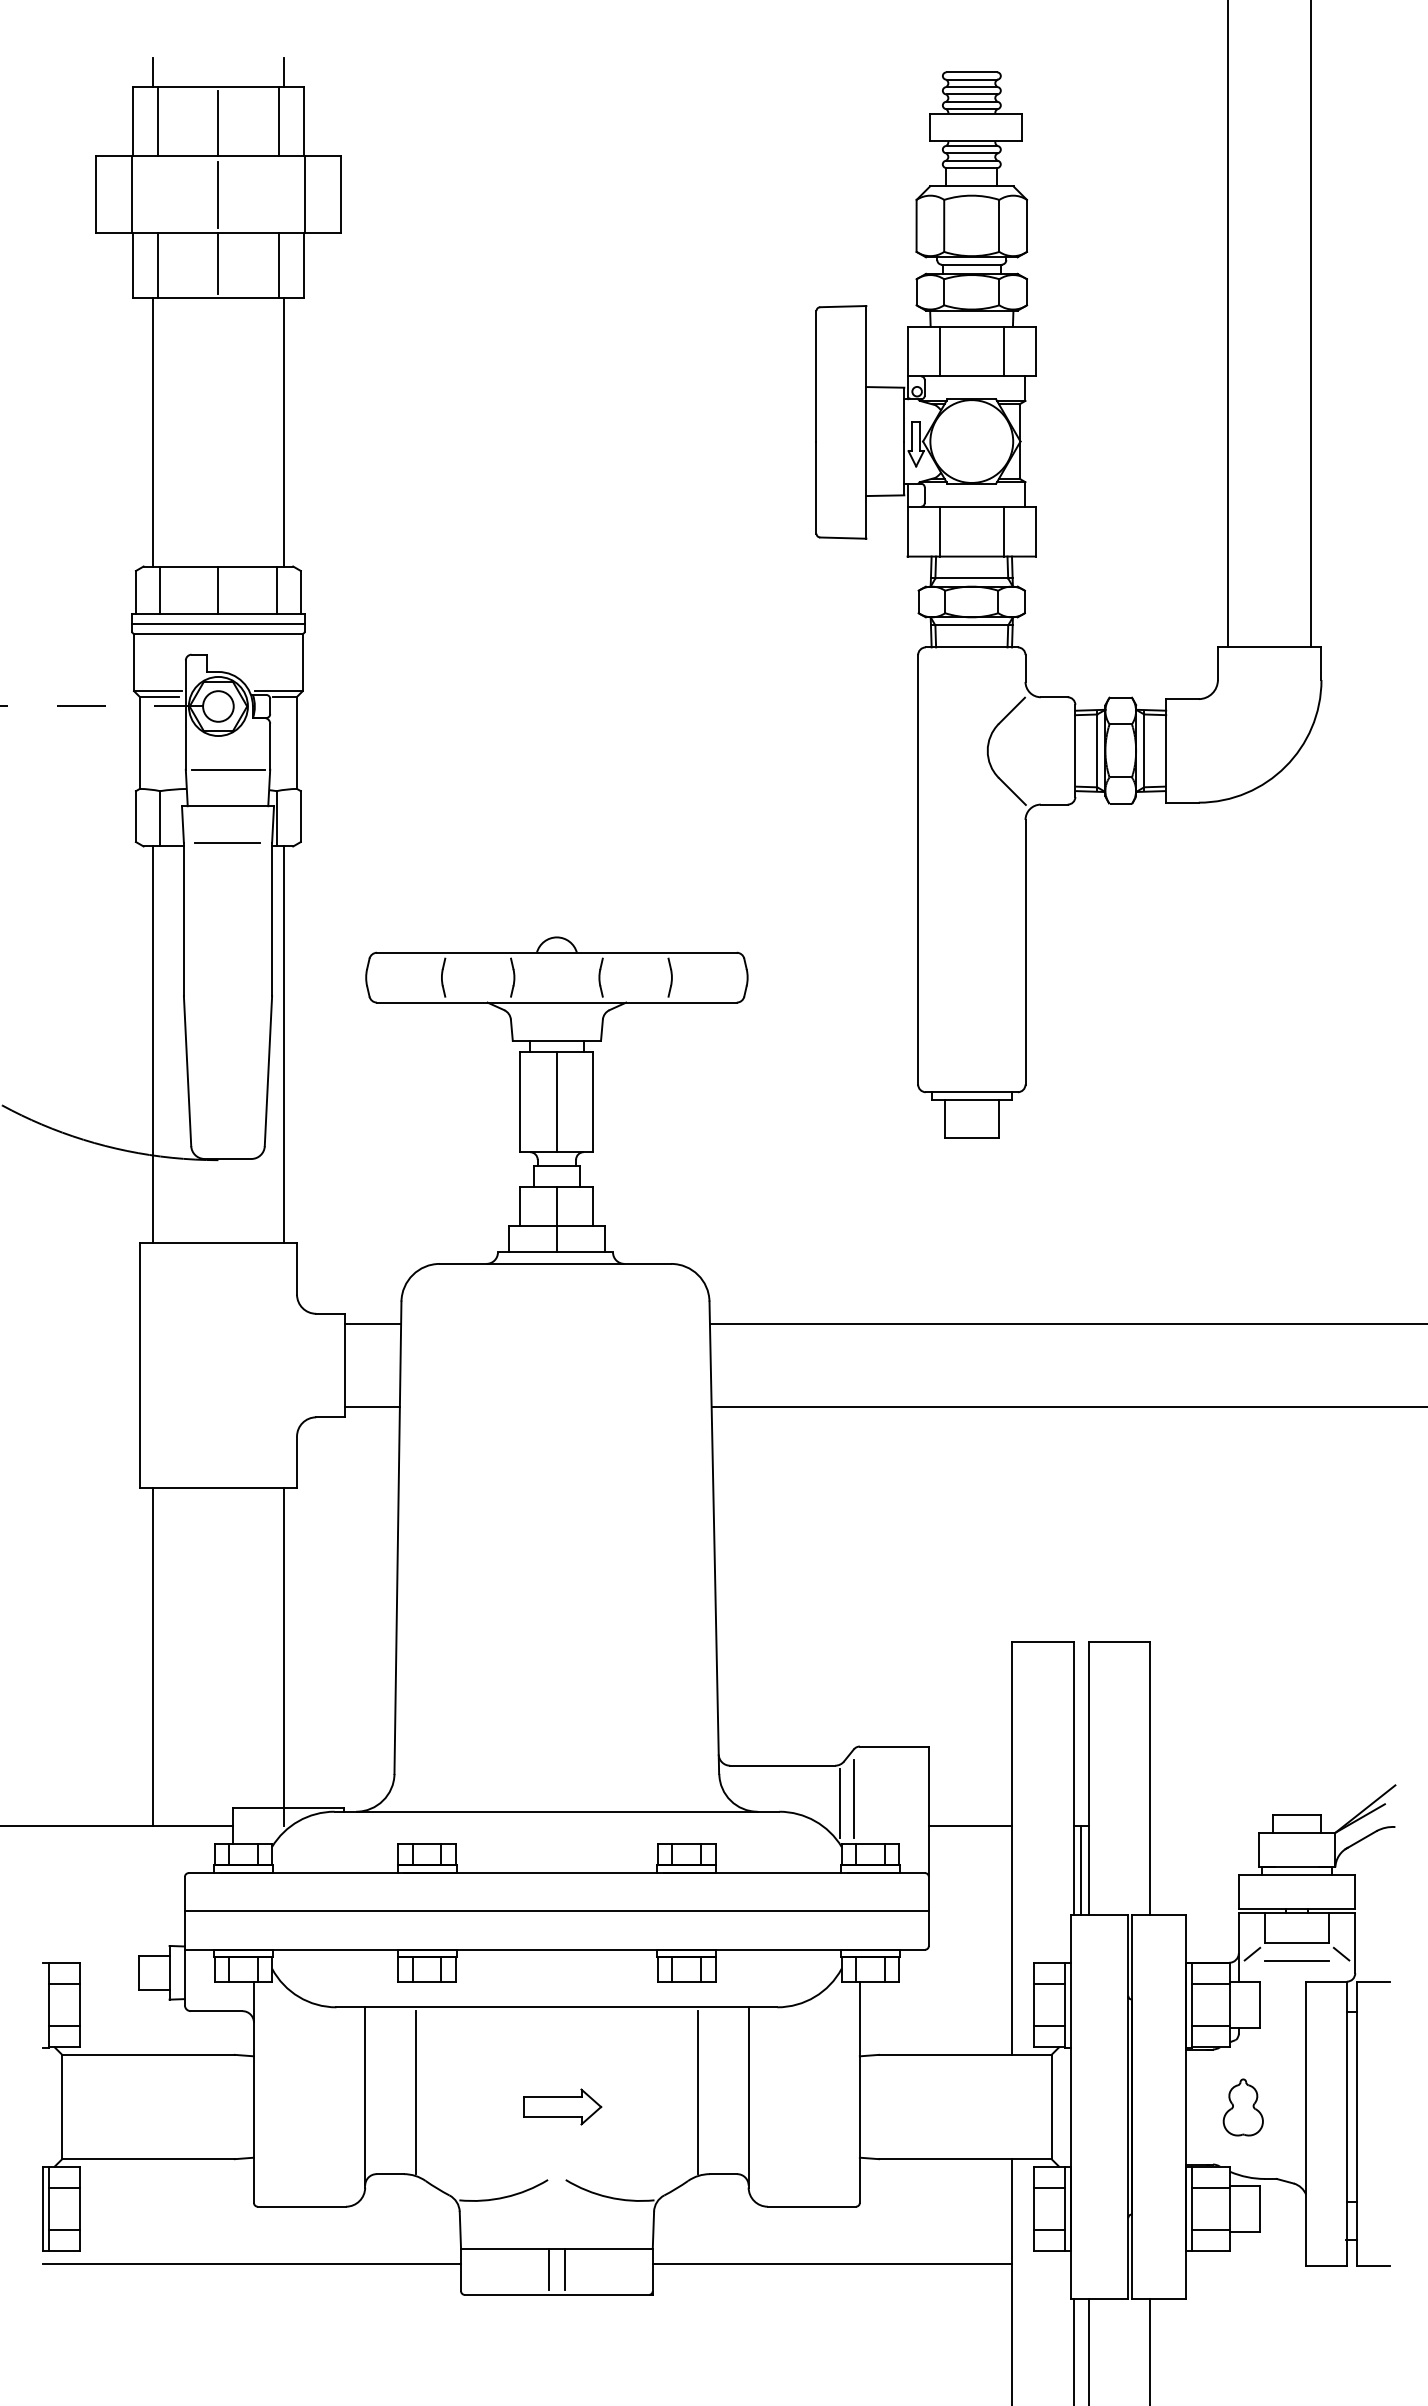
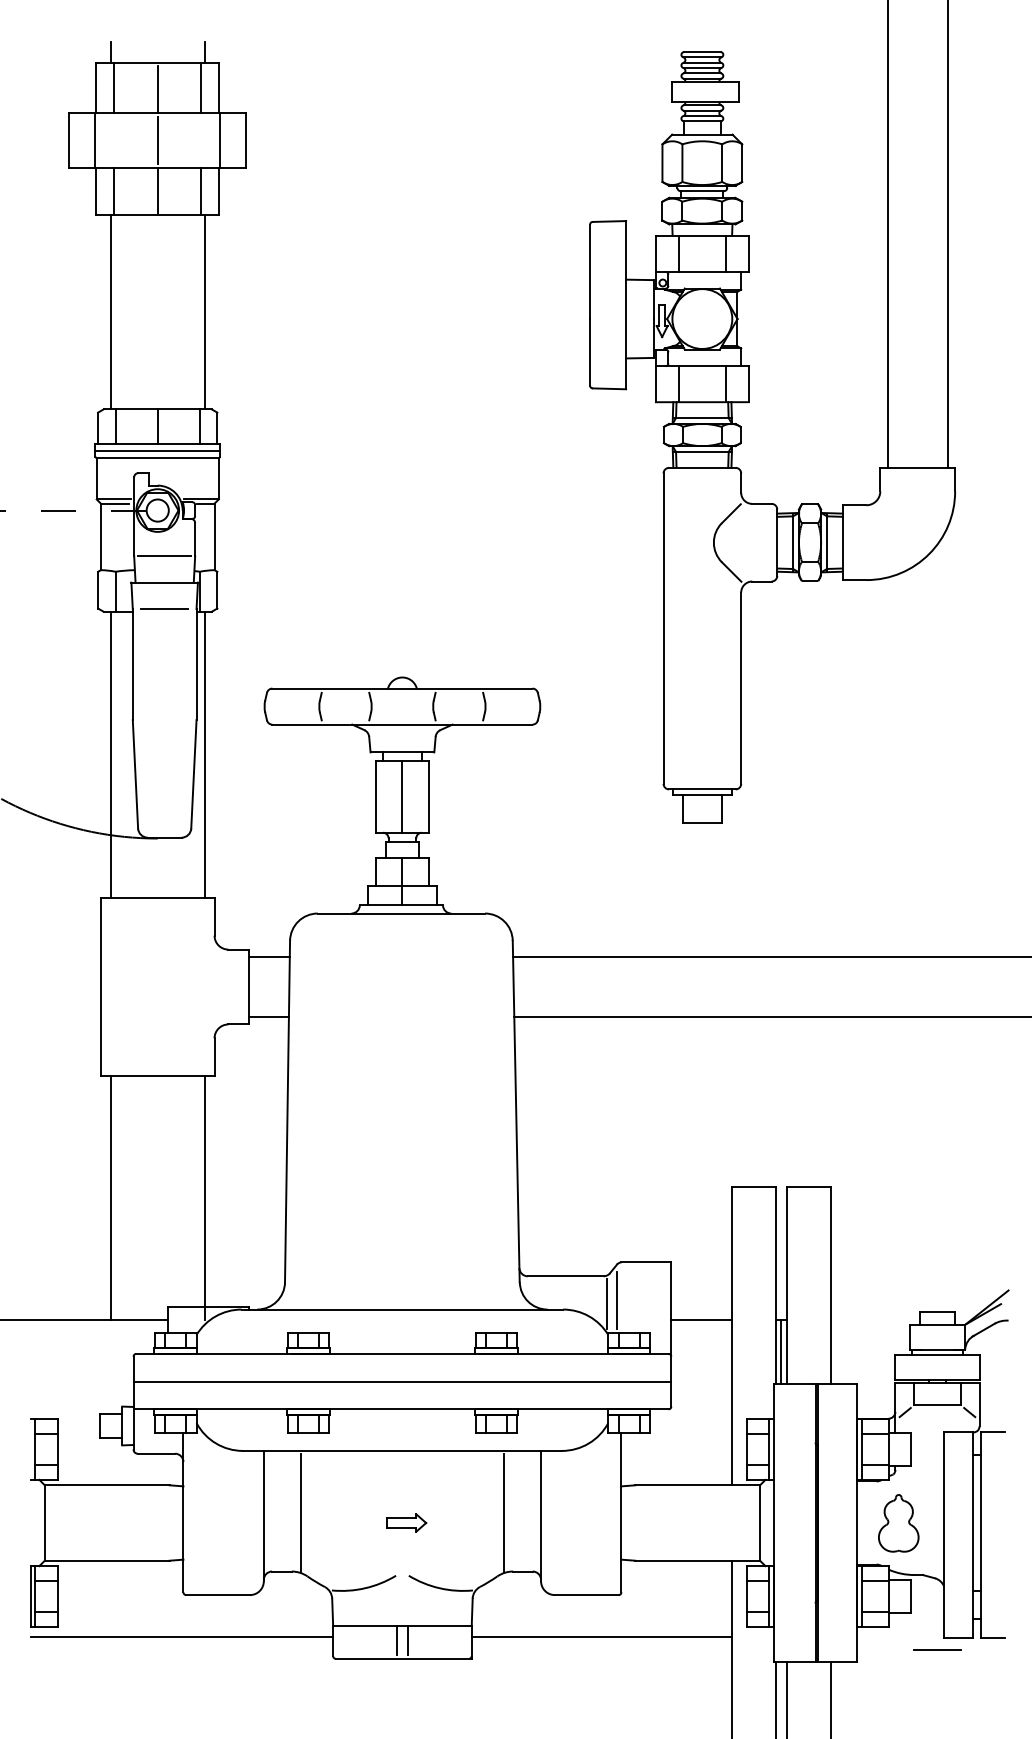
line: (1296, 1960) -> (937, 1649), moved
part: (562, 2106) -> (406, 1522), size x0.7
part: (1242, 2107) -> (898, 1523), size x1.4

